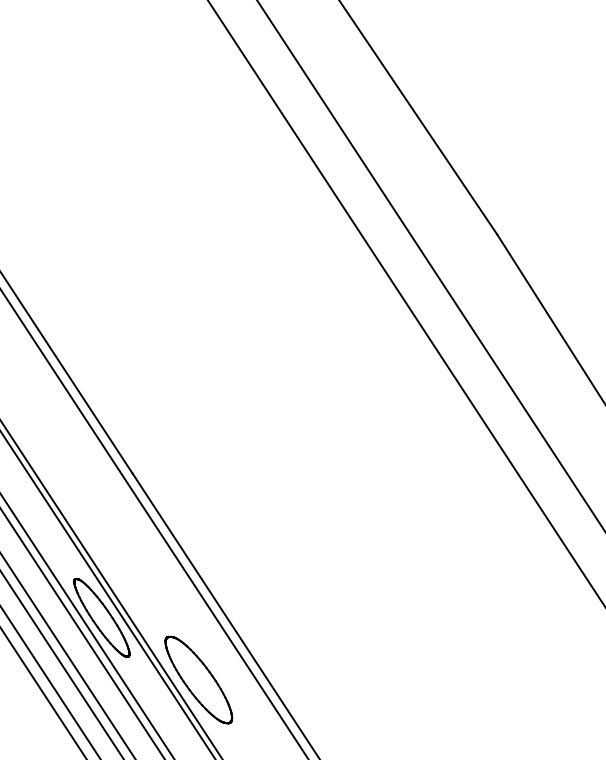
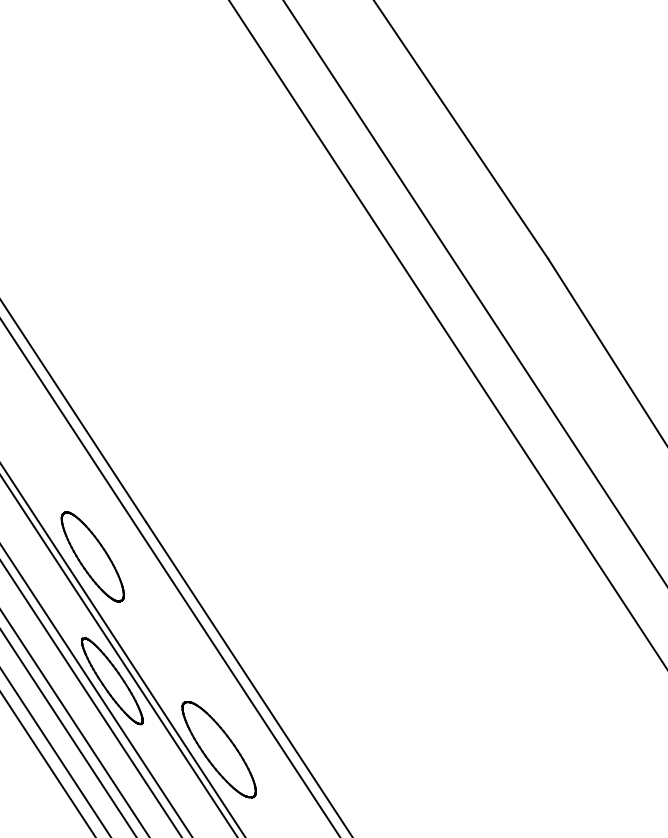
part: (84, 504) -> (93, 556), added

